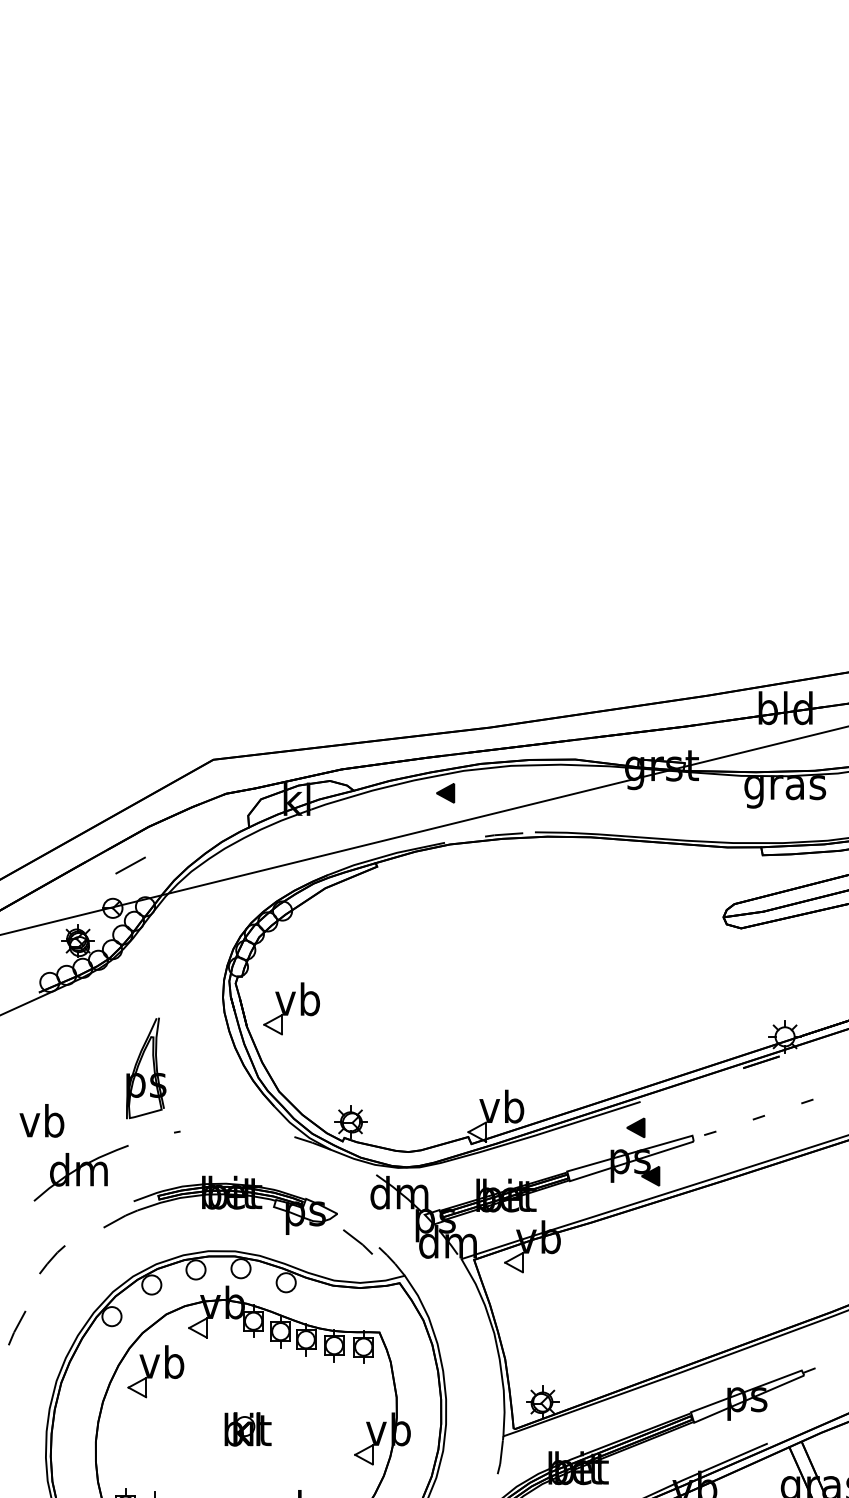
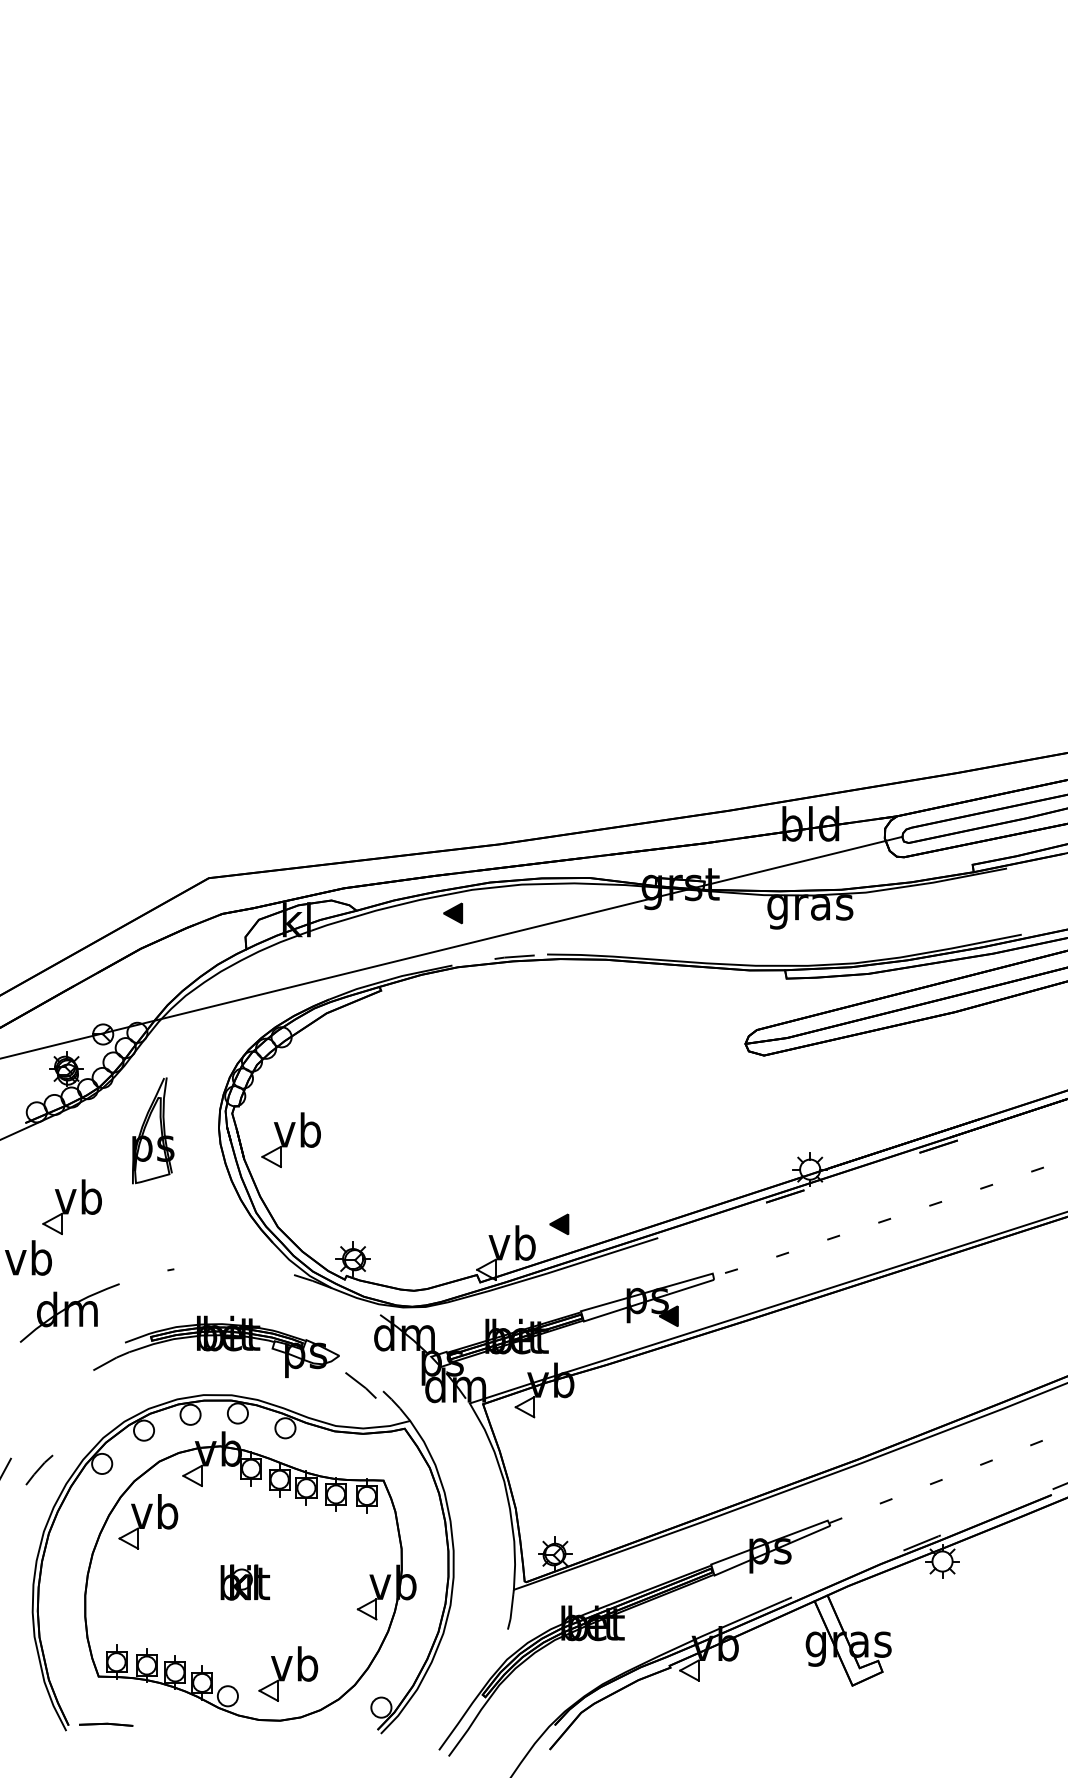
line: (130, 865) -> (121, 989), removed
part: (146, 1068) -> (153, 1130), moved
part: (82, 1071) -> (71, 1206), added
part: (636, 1127) -> (559, 1223), moved
curve: (52, 1259) -> (39, 1469), moved

